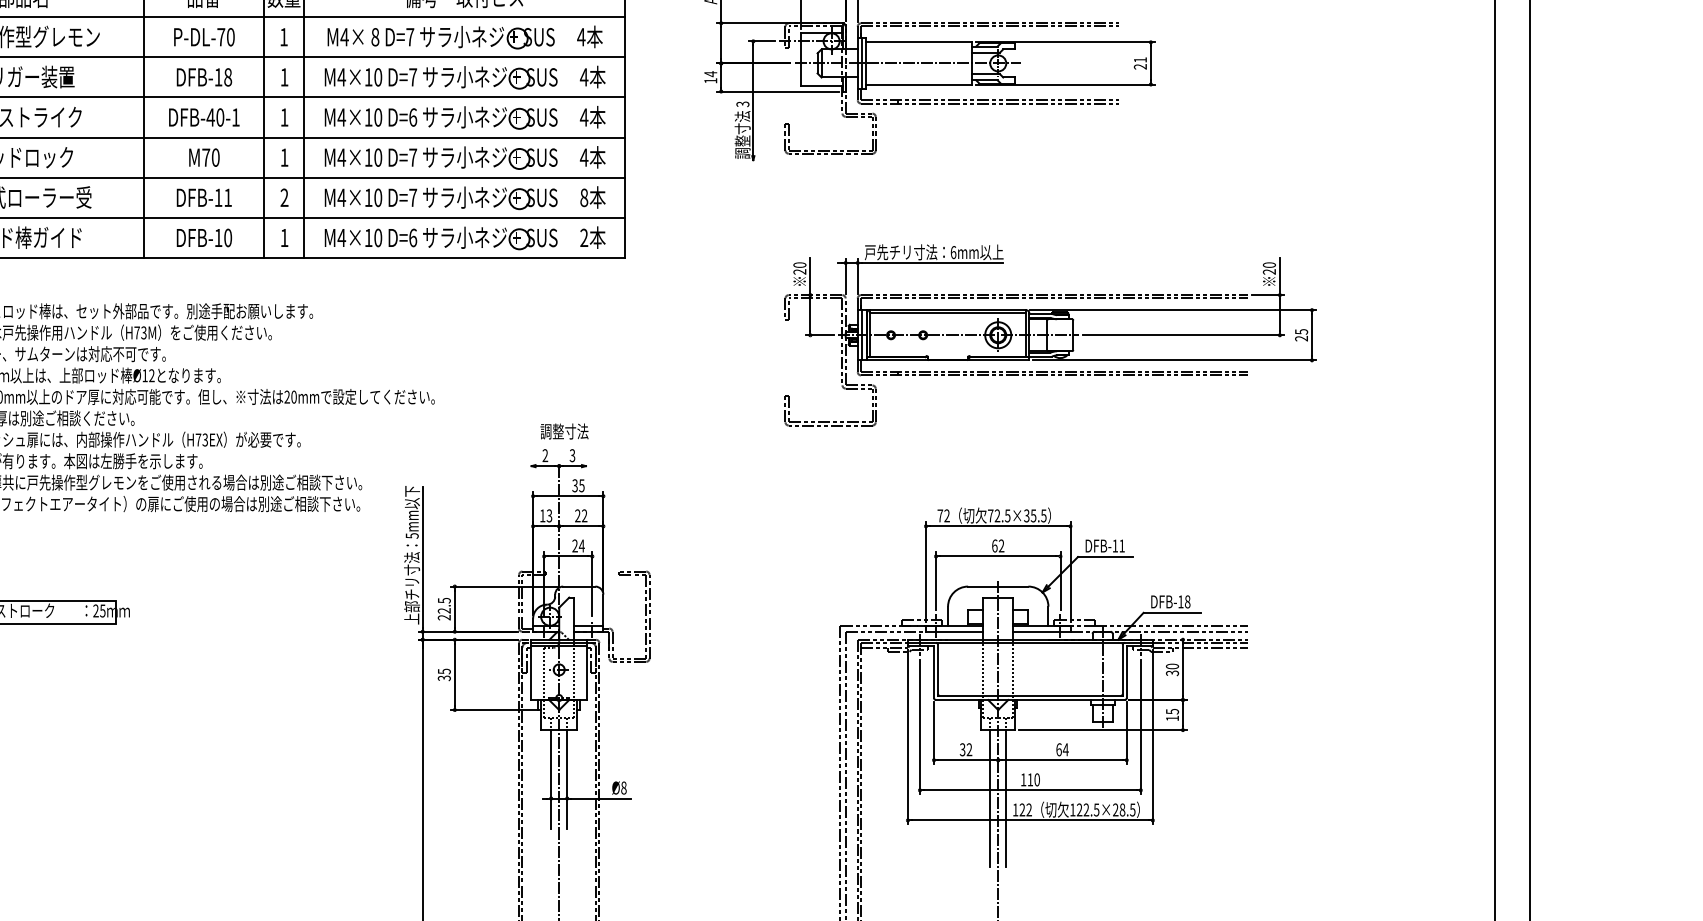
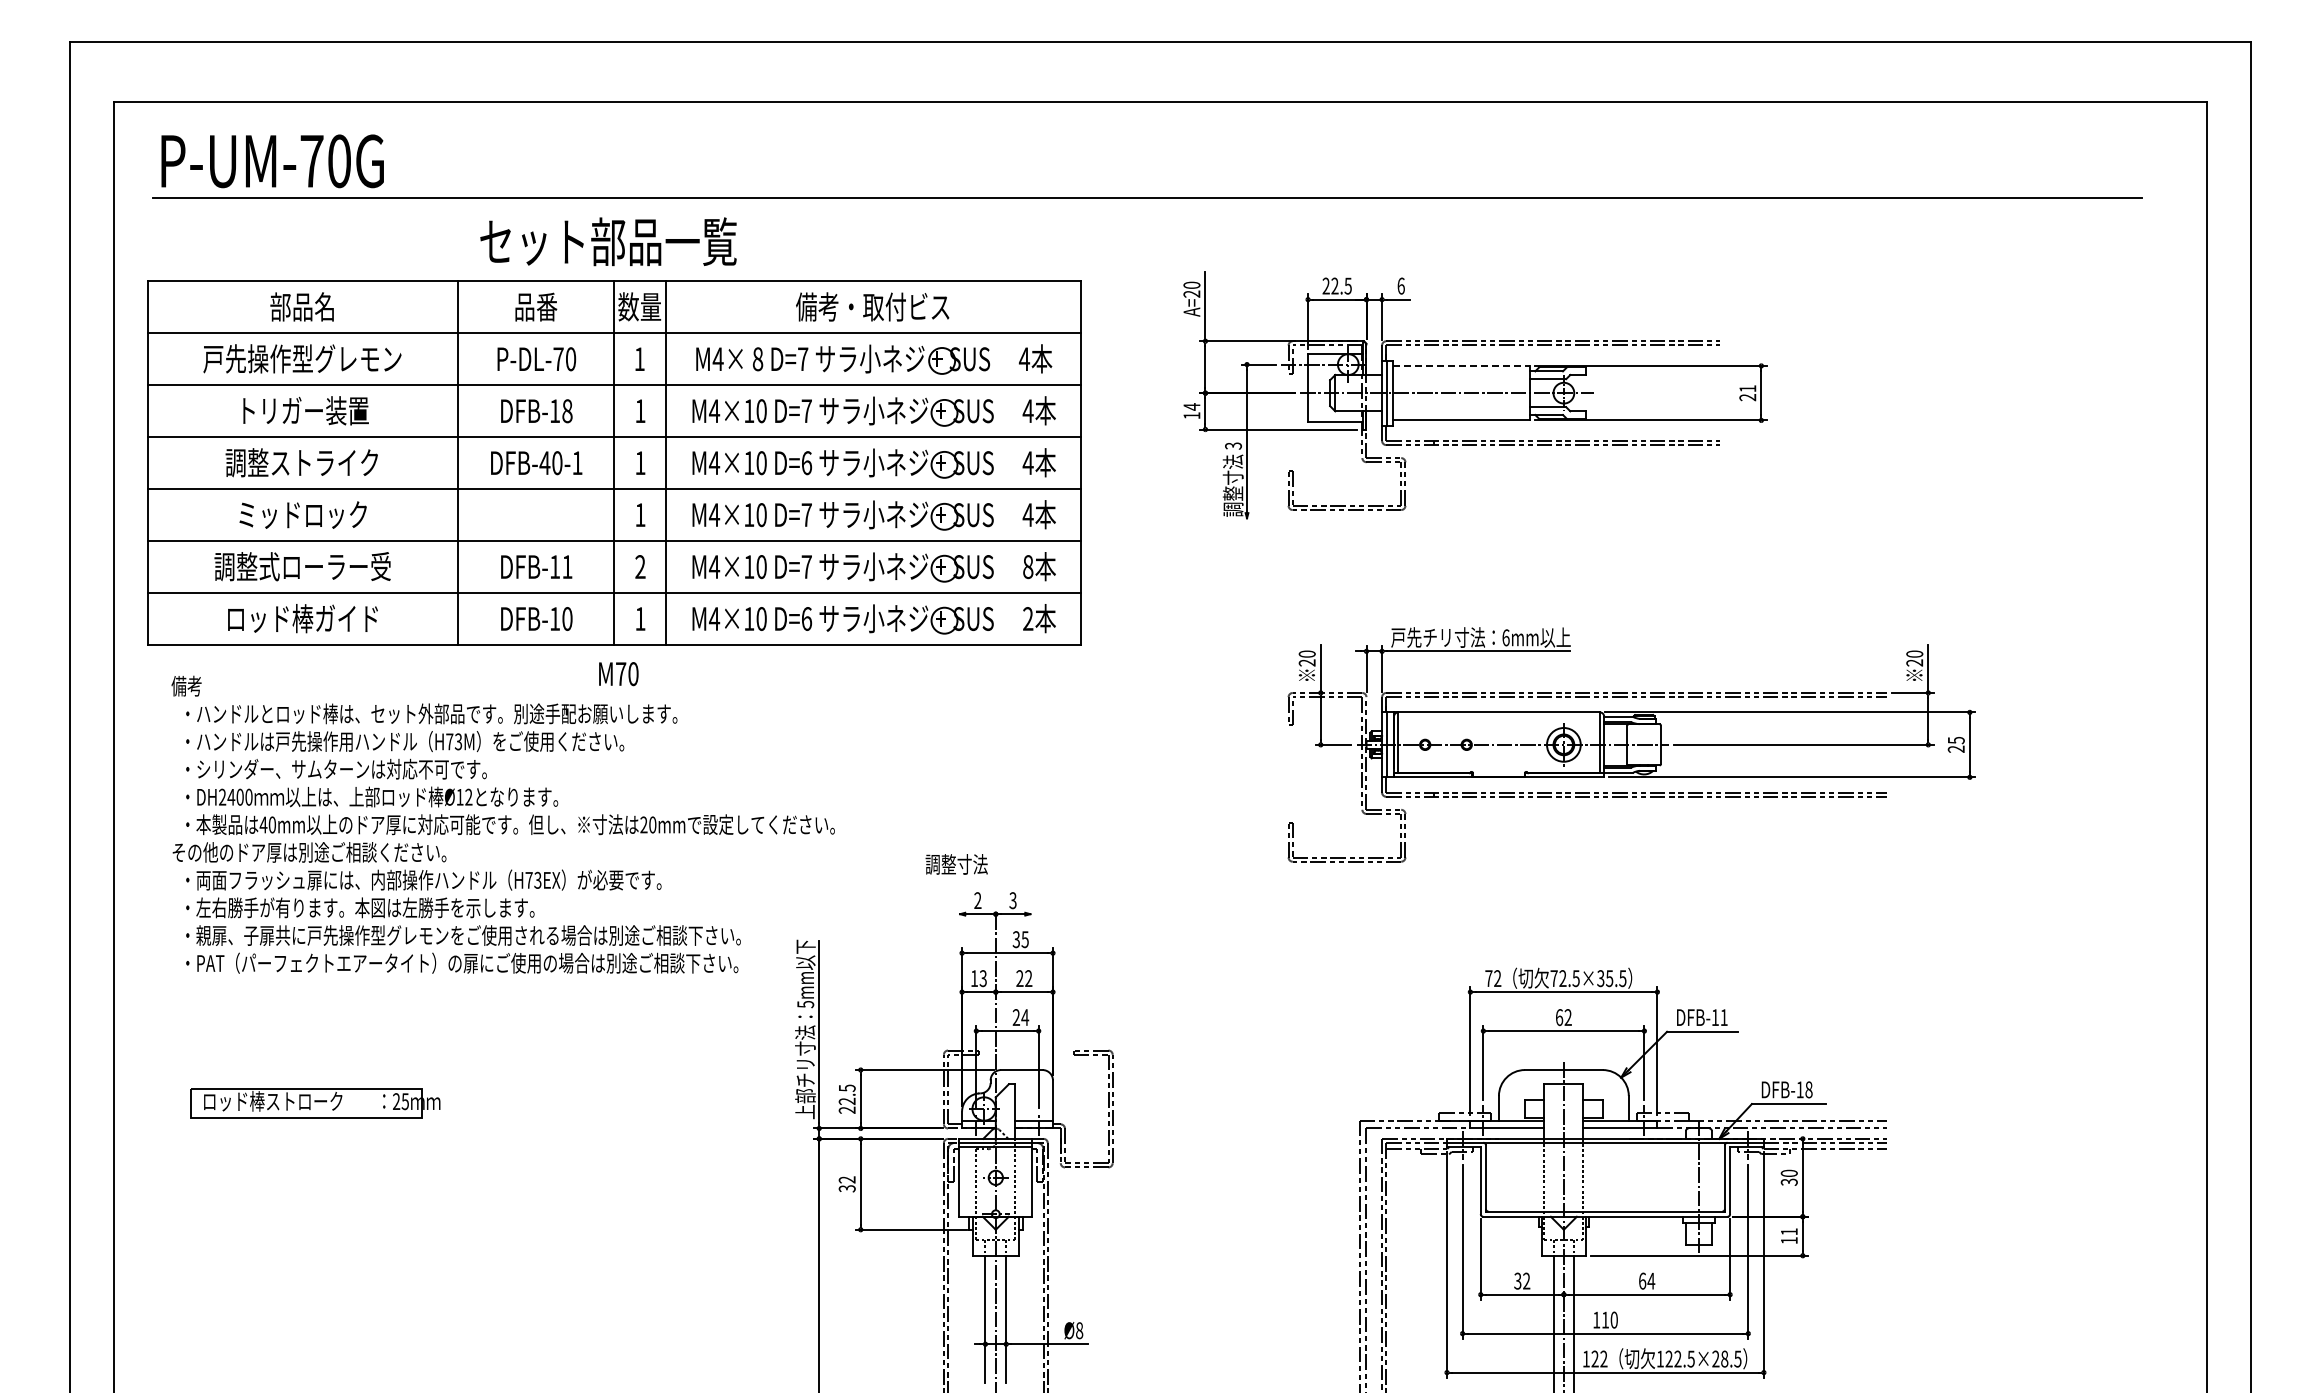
line: (919, 42) -> (1462, 365), solid -> dashed
text: (204, 157) -> (618, 674), moved
line: (947, 313) -> (1498, 716), removed
text: (564, 431) -> (956, 864), moved
text: (443, 671) -> (846, 1179), 35 -> 32
text: (1172, 711) -> (1789, 1231), 15 -> 11

